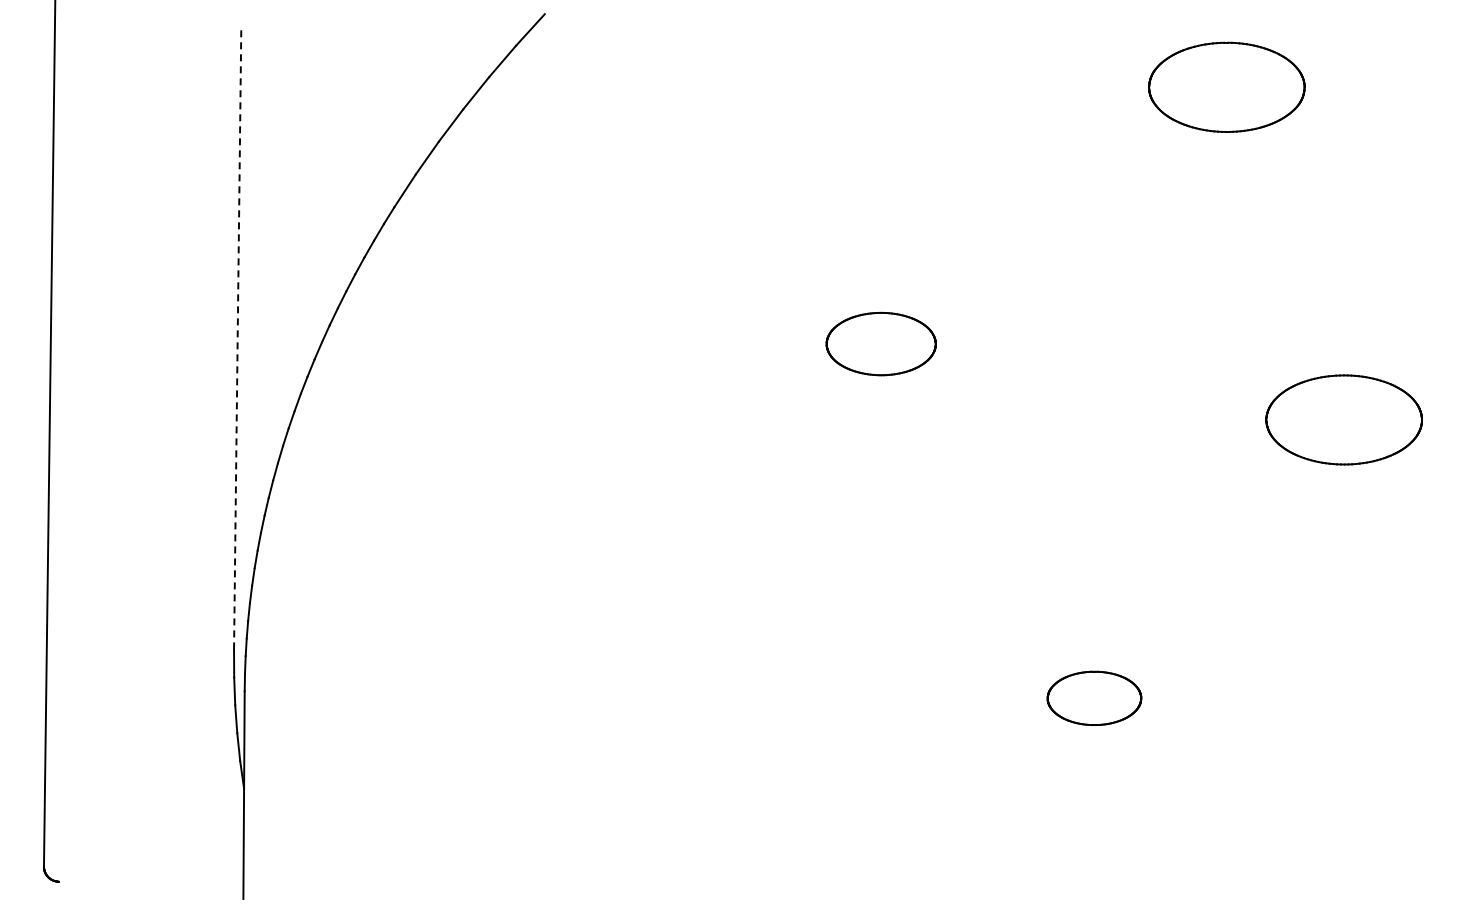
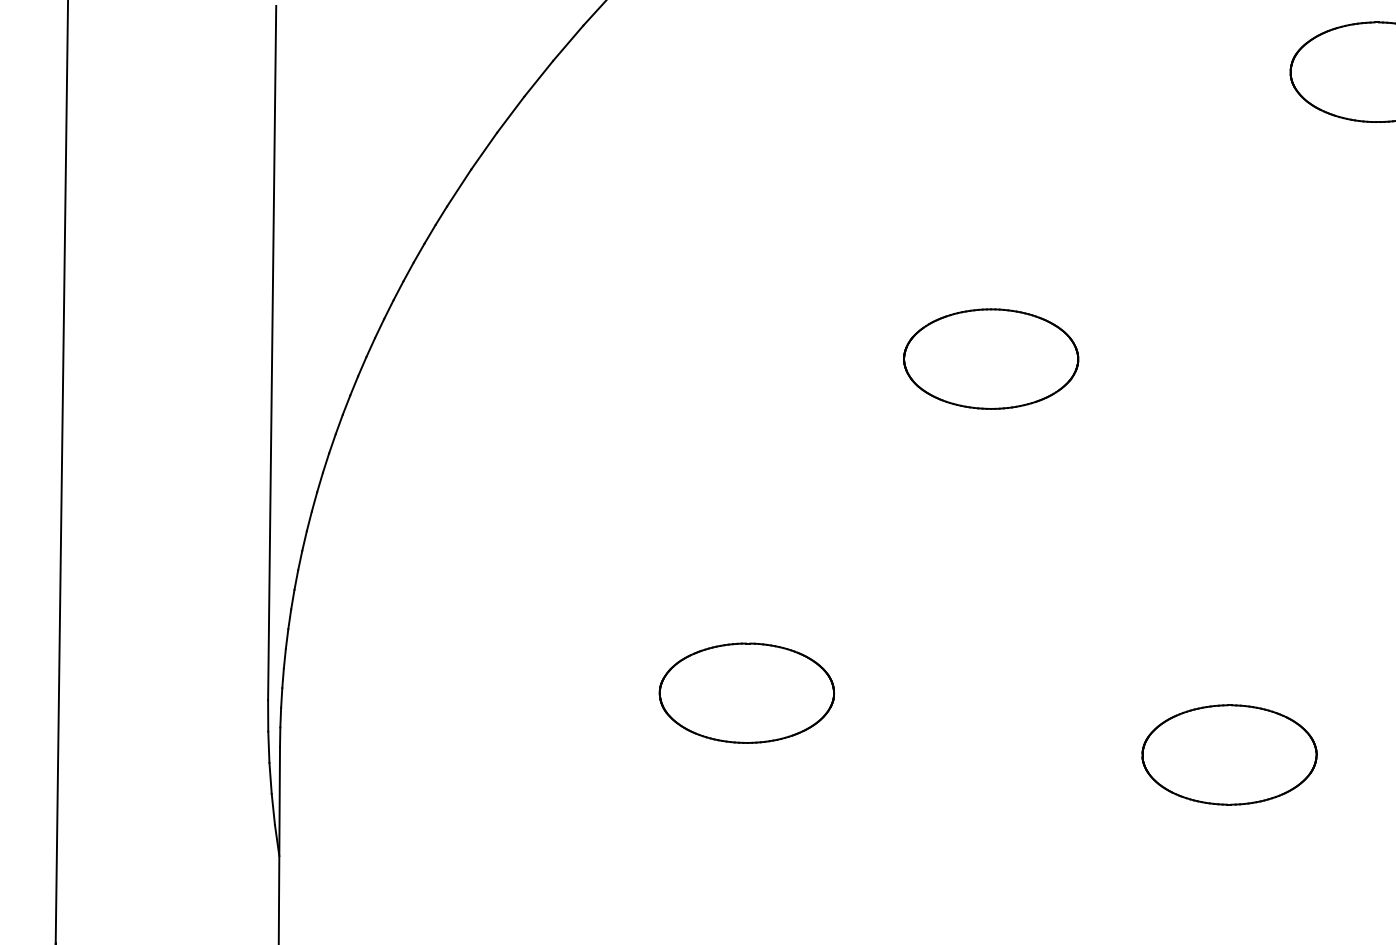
line: (237, 338) -> (271, 352), dashed -> solid
part: (881, 343) -> (991, 358), size x1.43
part: (662, 642) -> (746, 692), added
part: (1094, 698) -> (1229, 755), size x1.67

